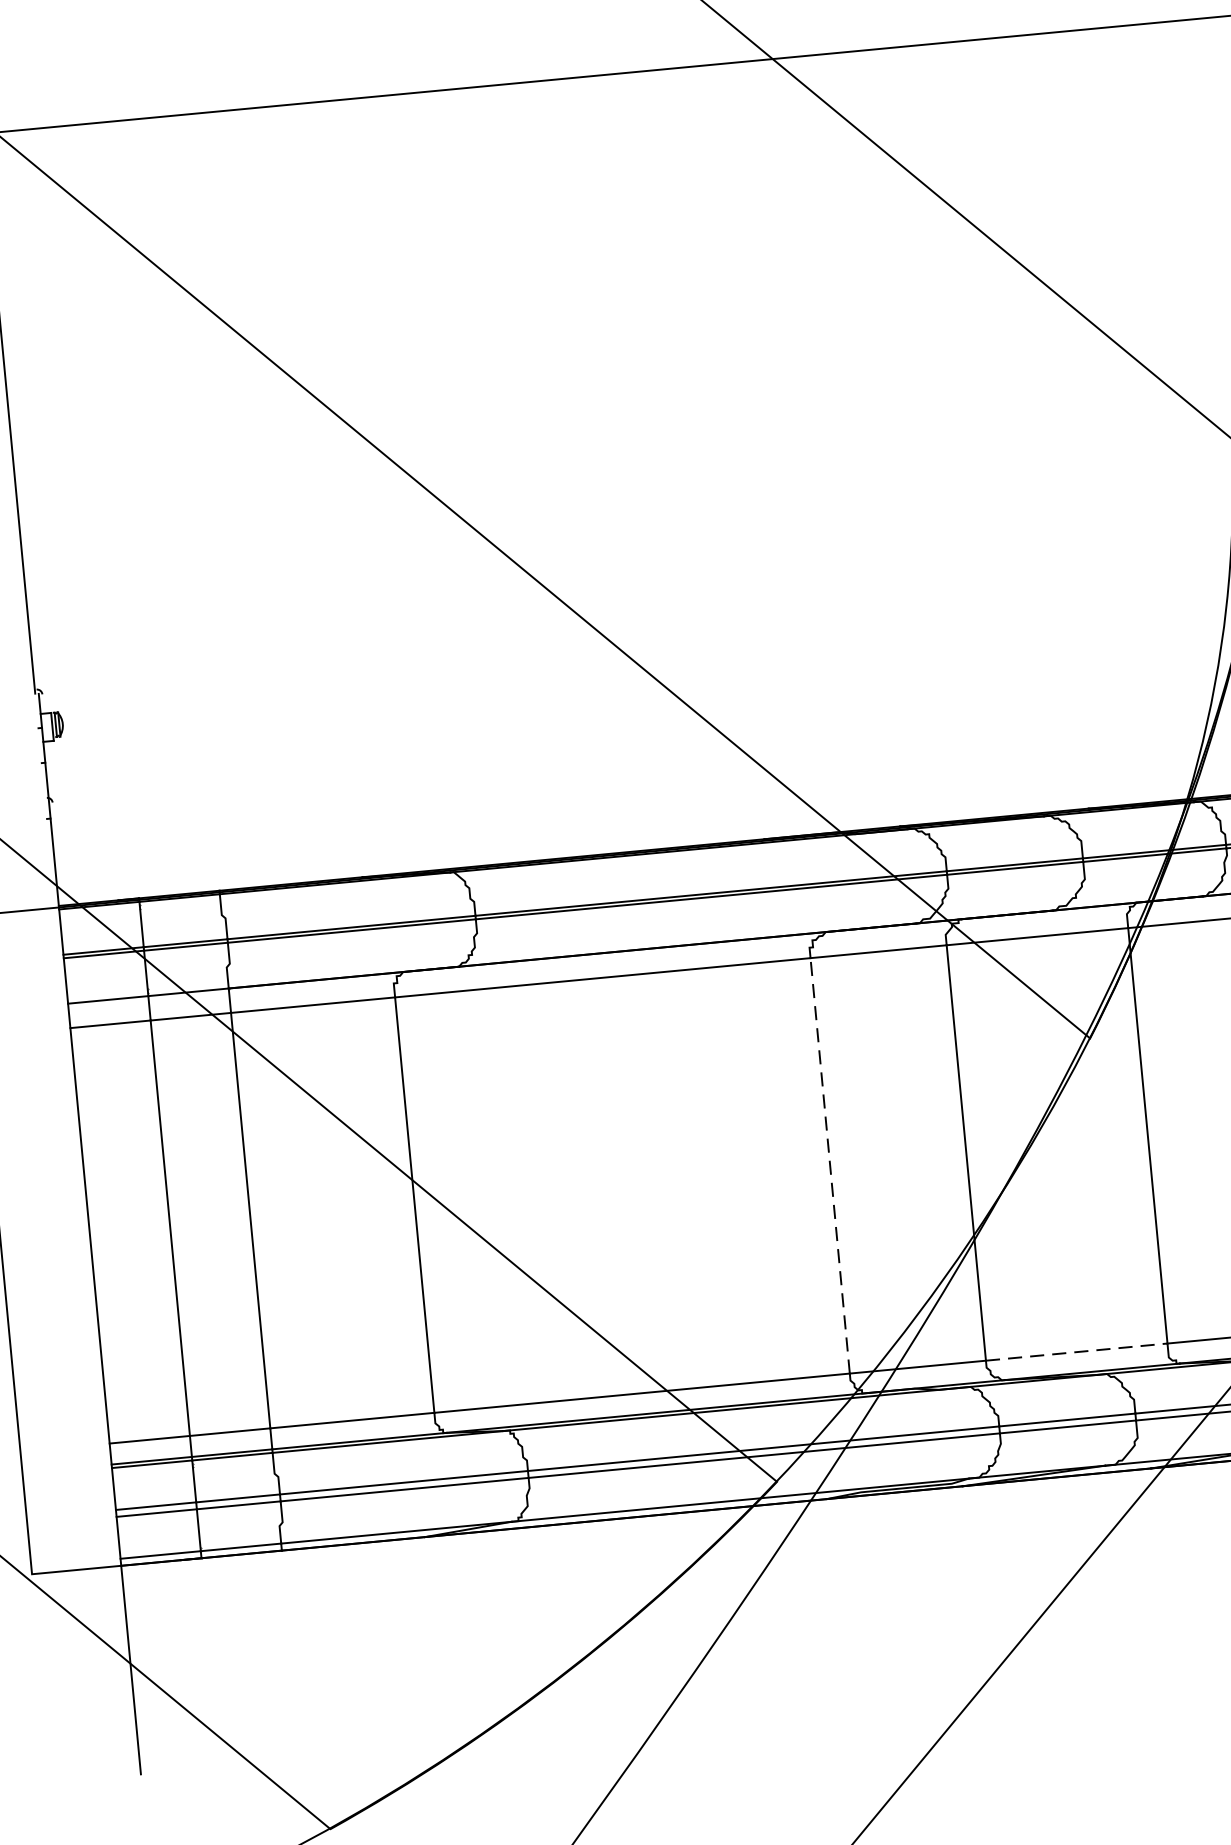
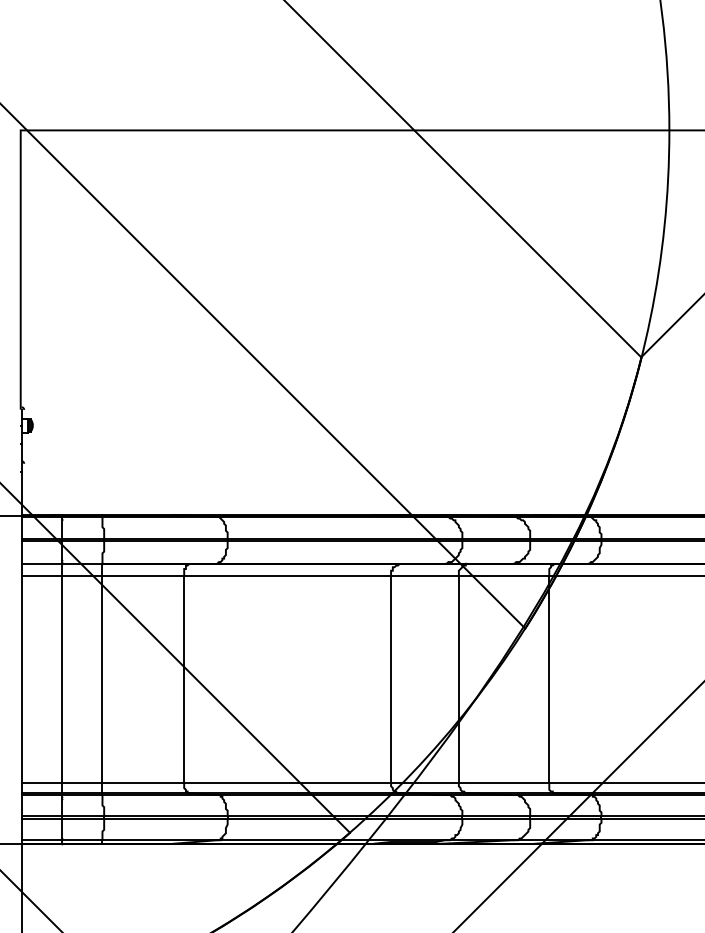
line: (830, 1163) -> (391, 678), dashed -> solid
line: (1077, 1351) -> (504, 782), dashed -> solid

